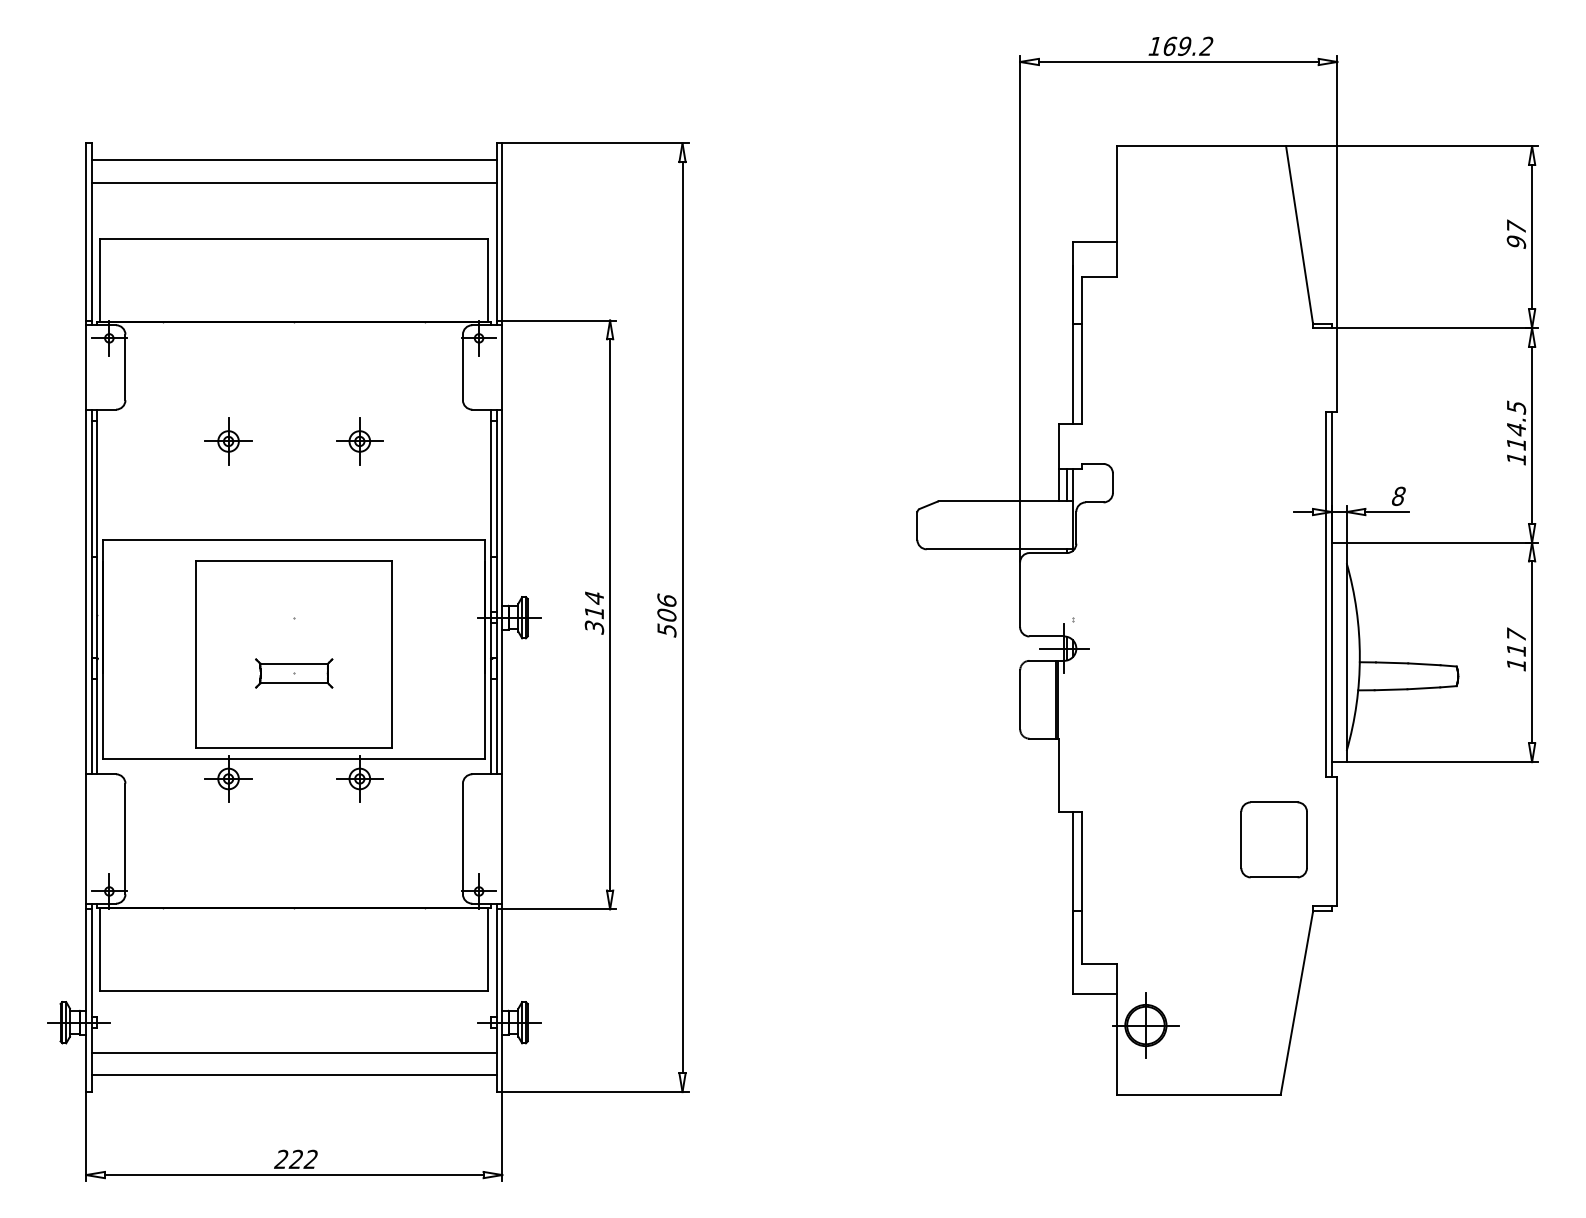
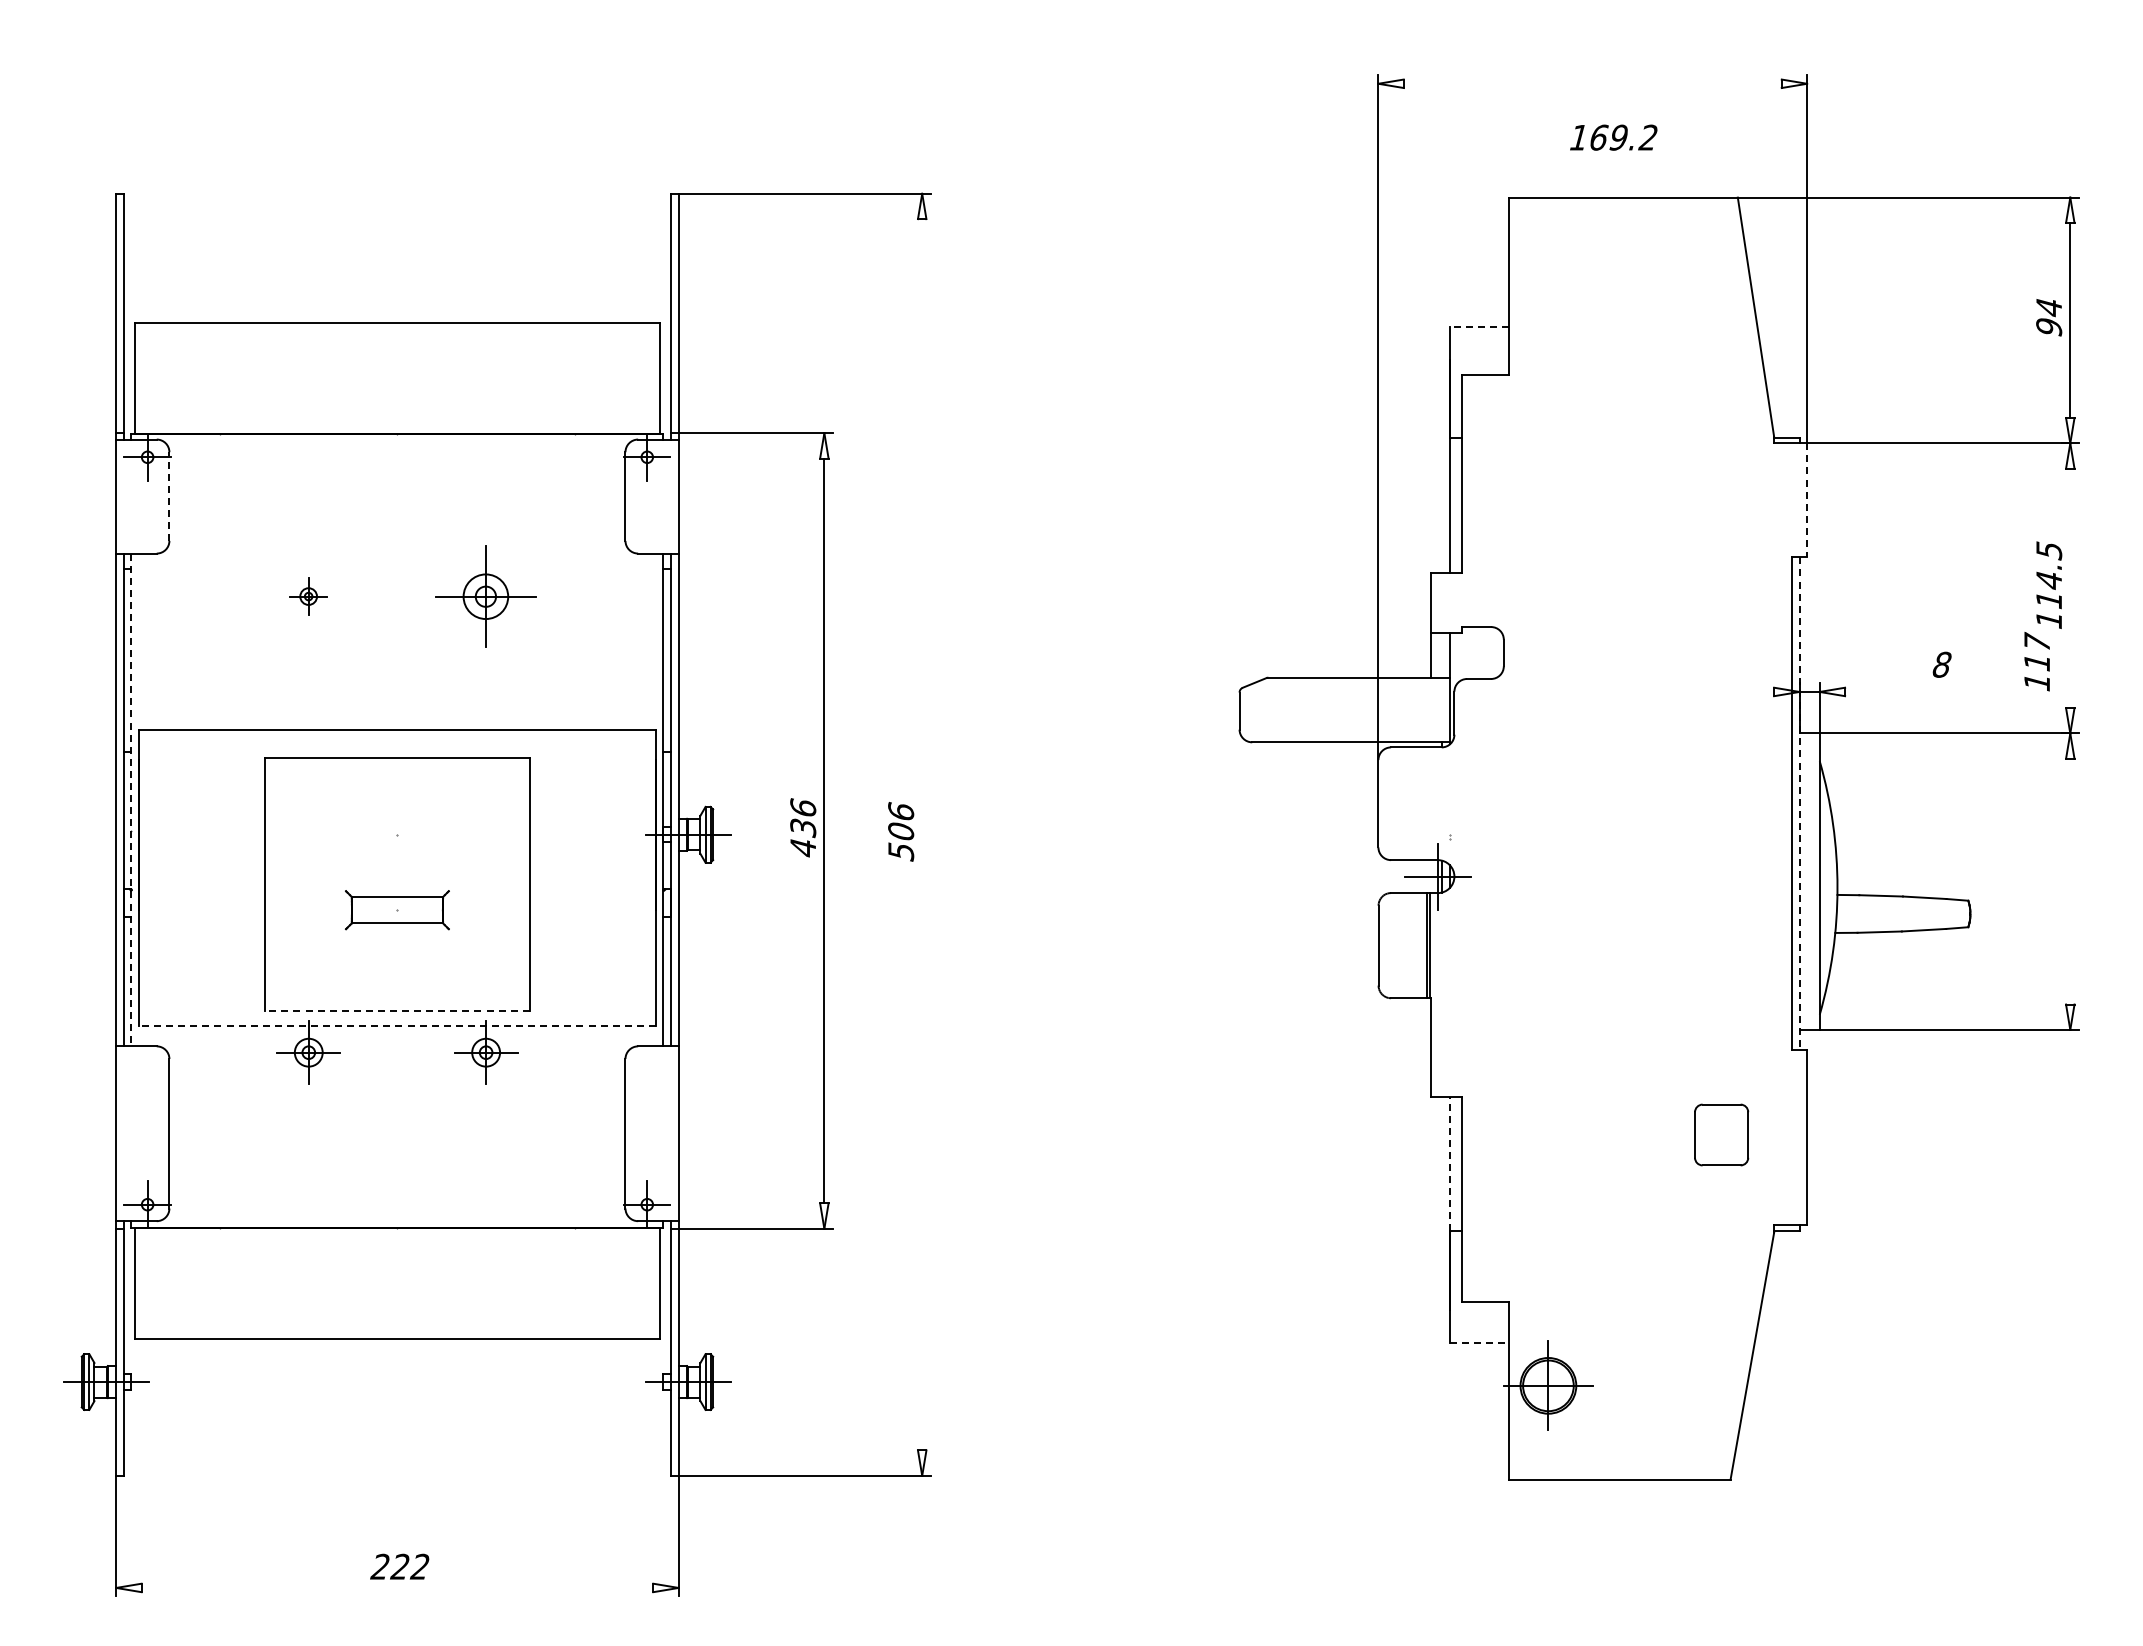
text: (1180, 46) -> (1613, 137), moved
line: (1178, 61) -> (1592, 83), removed
line: (294, 160) -> (397, 216), removed
line: (294, 183) -> (397, 247), removed
text: (1515, 226) -> (2048, 306), 97 -> 94
line: (1094, 241) -> (1479, 326), solid -> dashed
line: (125, 367) -> (169, 496), solid -> dashed
line: (1337, 370) -> (1807, 500), solid -> dashed
line: (1532, 435) -> (2070, 588), removed
part: (228, 441) -> (308, 596), size x0.6
part: (360, 441) -> (486, 596), size x1.6
line: (1067, 485) -> (1442, 655), removed
text: (1398, 496) -> (1941, 664), moved
line: (1303, 511) -> (1761, 691), removed
line: (1387, 511) -> (1874, 691), removed
line: (97, 592) -> (131, 800), solid -> dashed
line: (1331, 595) -> (1799, 804), solid -> dashed
text: (594, 612) -> (803, 827), 314 -> 436
line: (682, 617) -> (922, 834), removed
text: (1515, 649) -> (2036, 661), moved
line: (1532, 652) -> (2070, 881), removed
line: (293, 747) -> (396, 1010), solid -> dashed
line: (293, 759) -> (396, 1026), solid -> dashed
part: (1274, 839) -> (1721, 1134), size x0.6
line: (1072, 860) -> (1449, 1163), solid -> dashed
line: (1094, 993) -> (1479, 1342), solid -> dashed
line: (294, 1052) -> (397, 1422), removed
line: (294, 1075) -> (397, 1453), removed
line: (294, 1174) -> (397, 1587), removed

